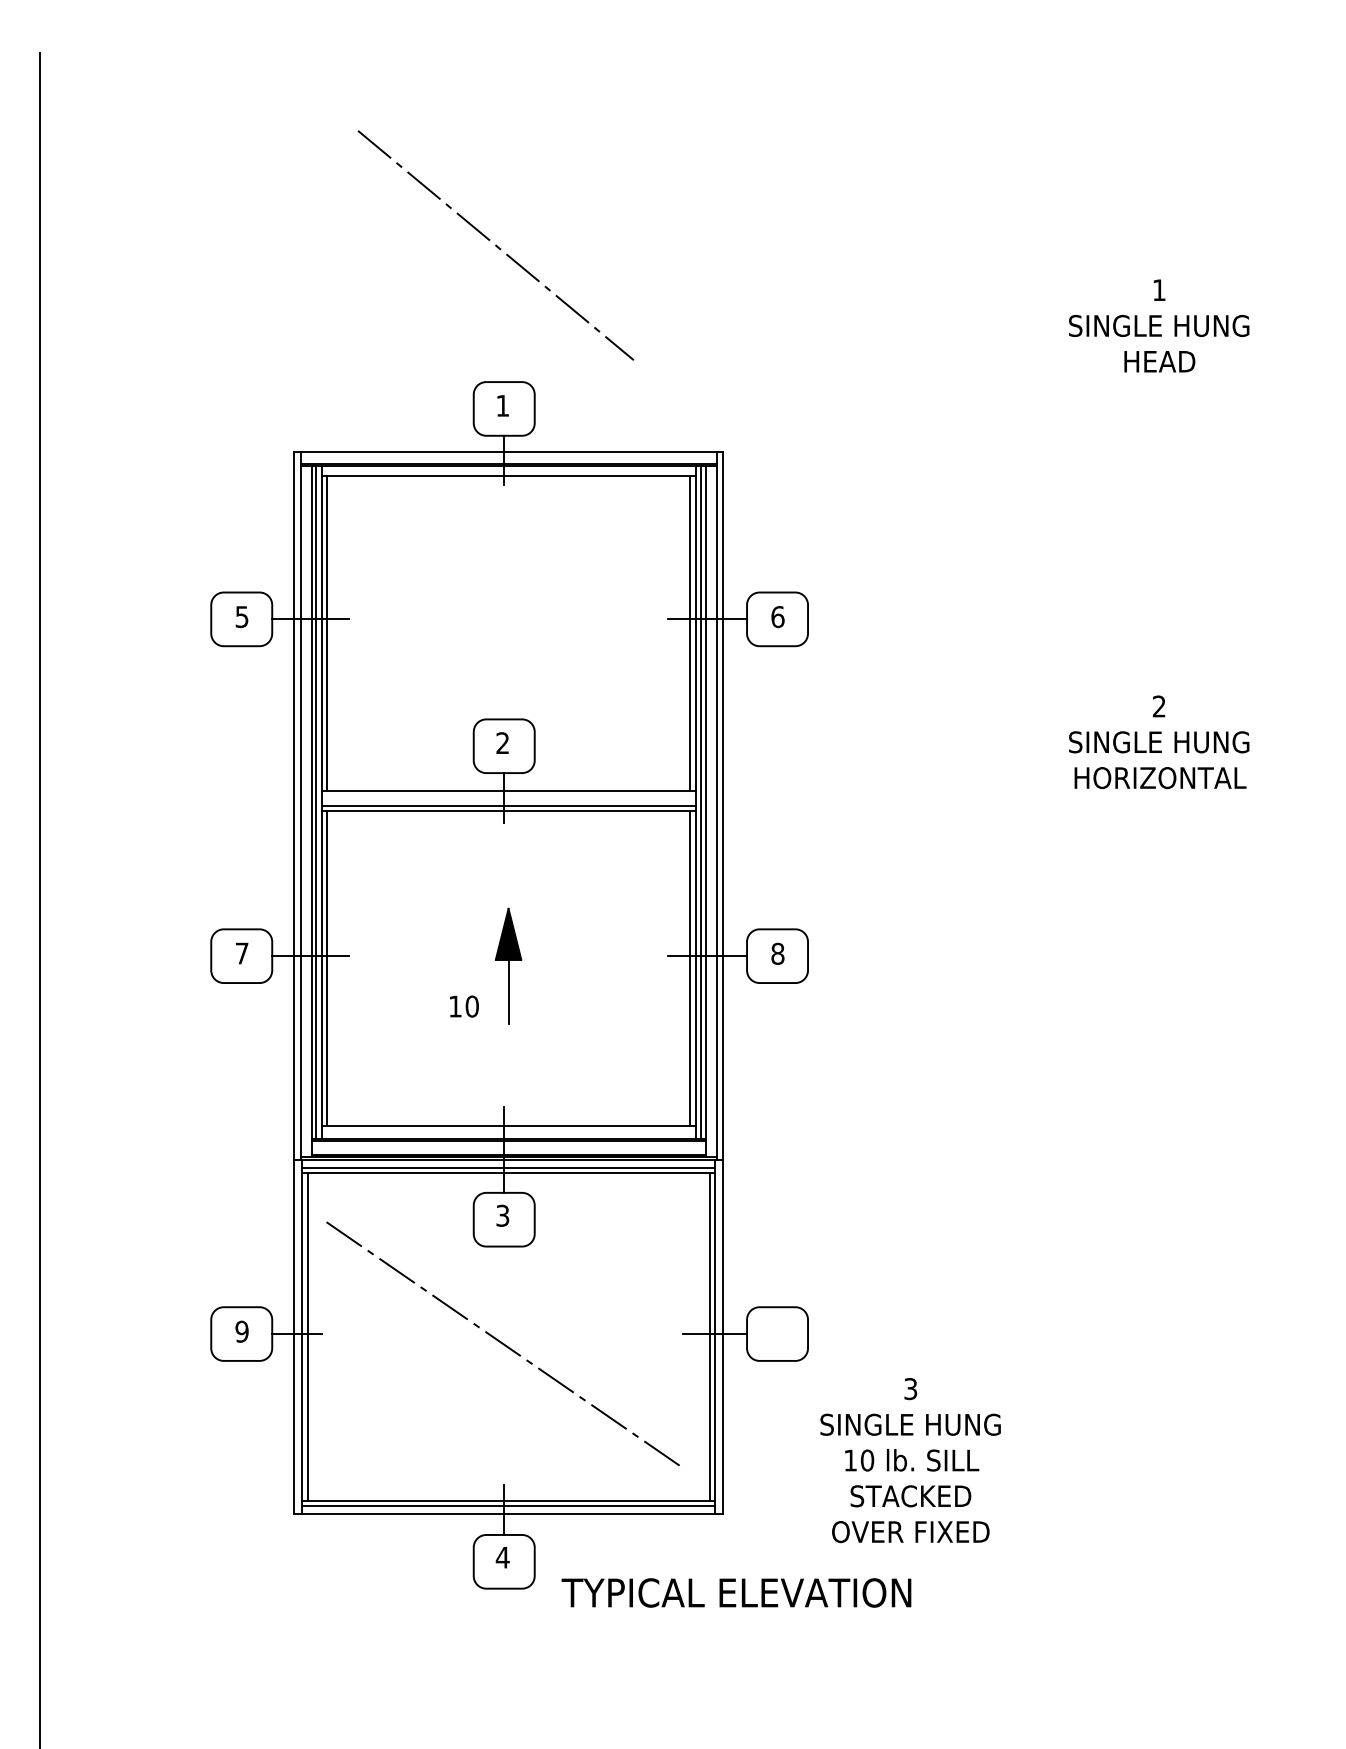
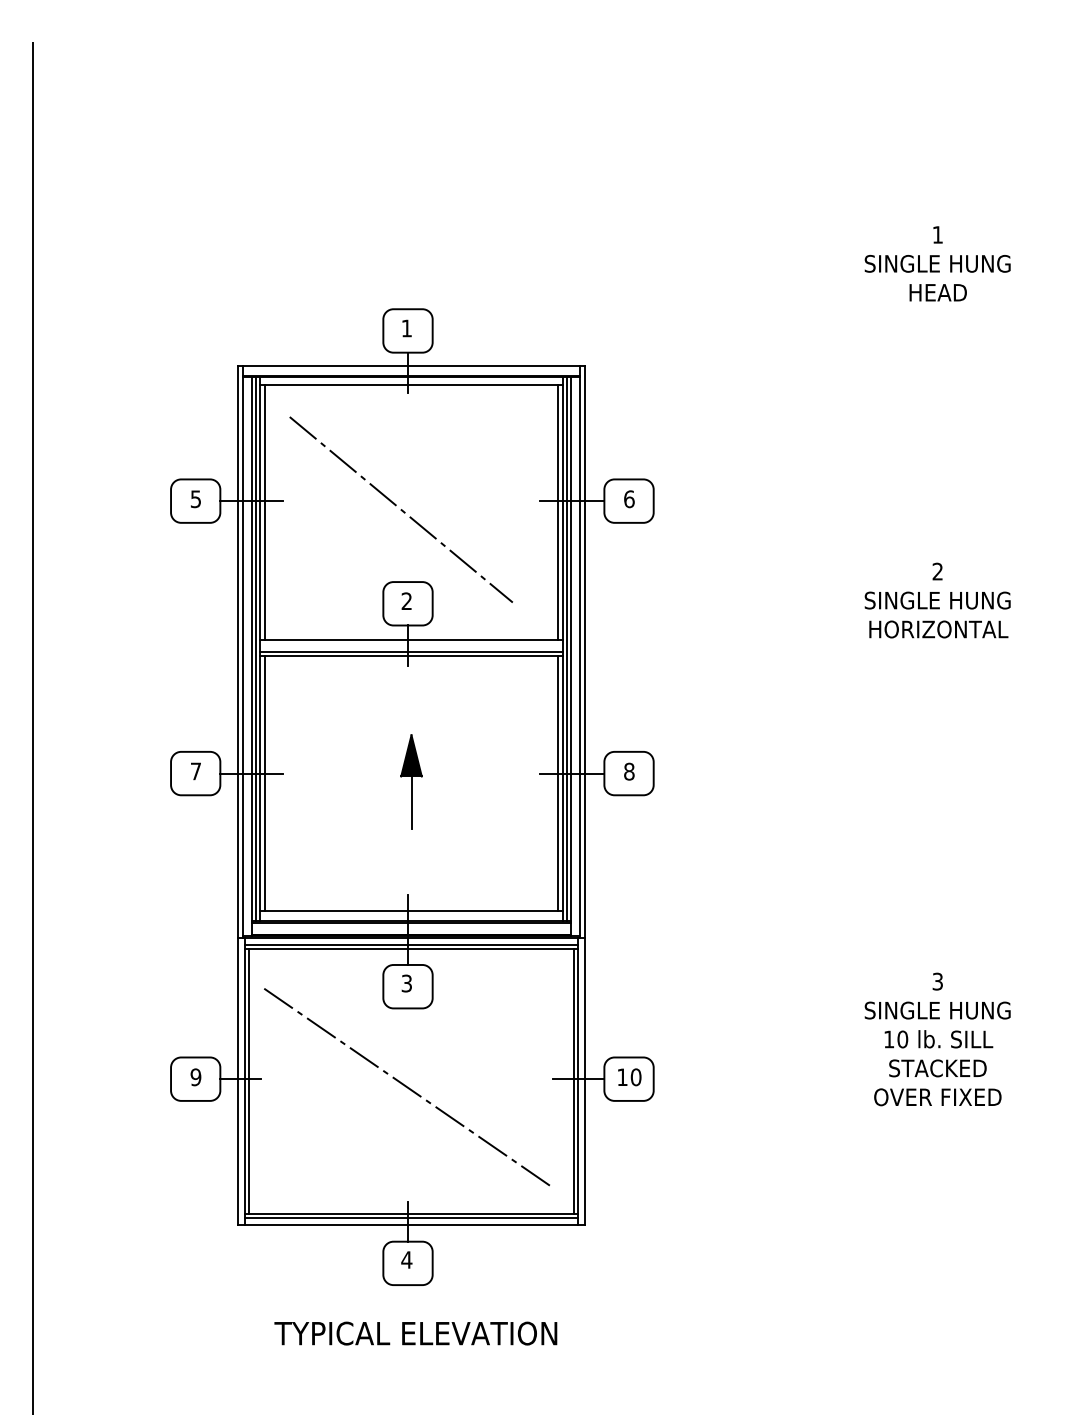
line: (496, 245) -> (401, 509), moved
text: (464, 1006) -> (629, 1077), moved
text: (910, 1460) -> (937, 1039), moved
text: (736, 1592) -> (415, 1333), moved

